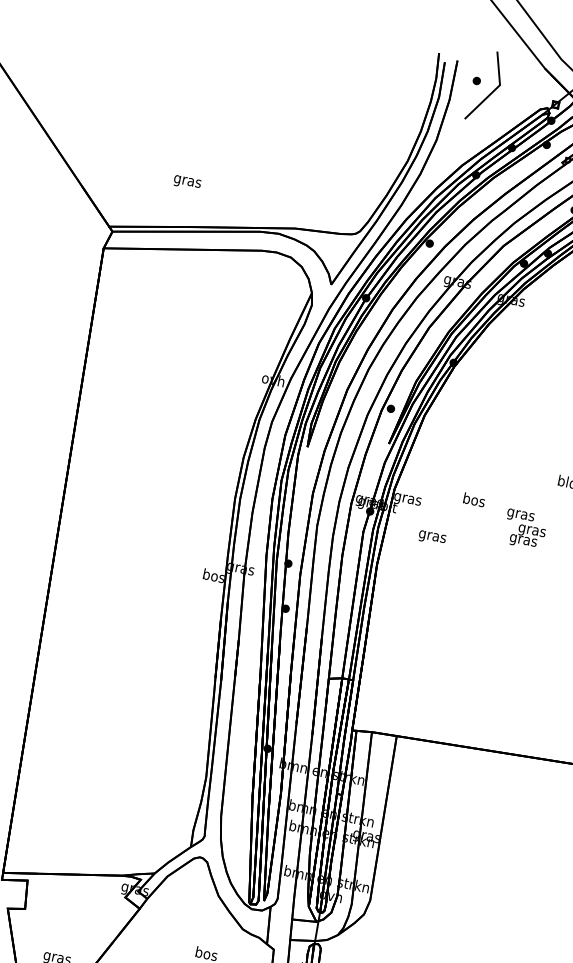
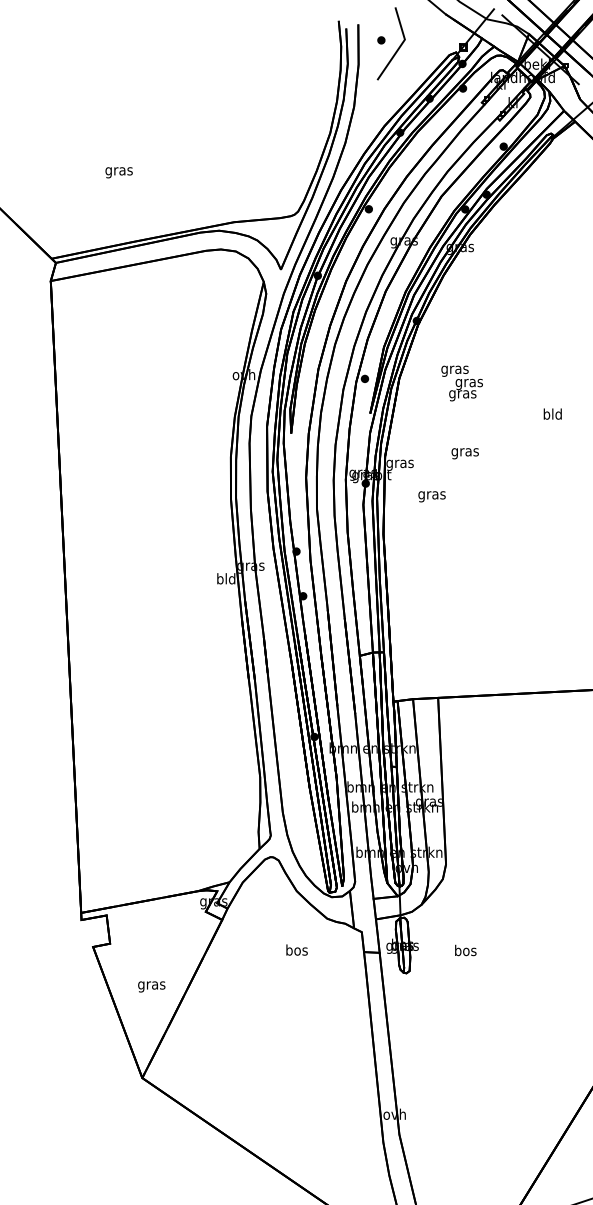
text: (186, 182) -> (118, 172), moved
text: (473, 501) -> (464, 452), bos -> gras
text: (524, 529) -> (461, 383), moved
text: (213, 575) -> (225, 578), bos -> bld

